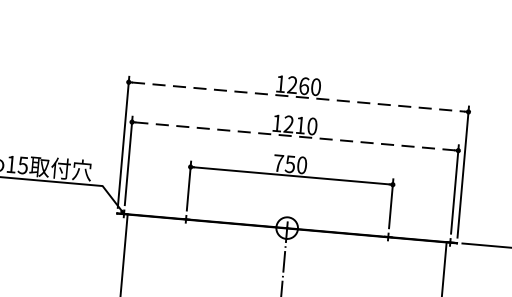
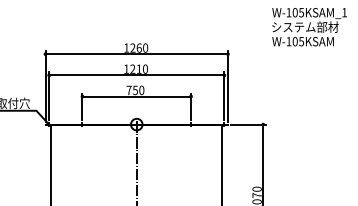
line: (298, 97) -> (136, 54), dashed -> solid
line: (294, 136) -> (136, 75), dashed -> solid

